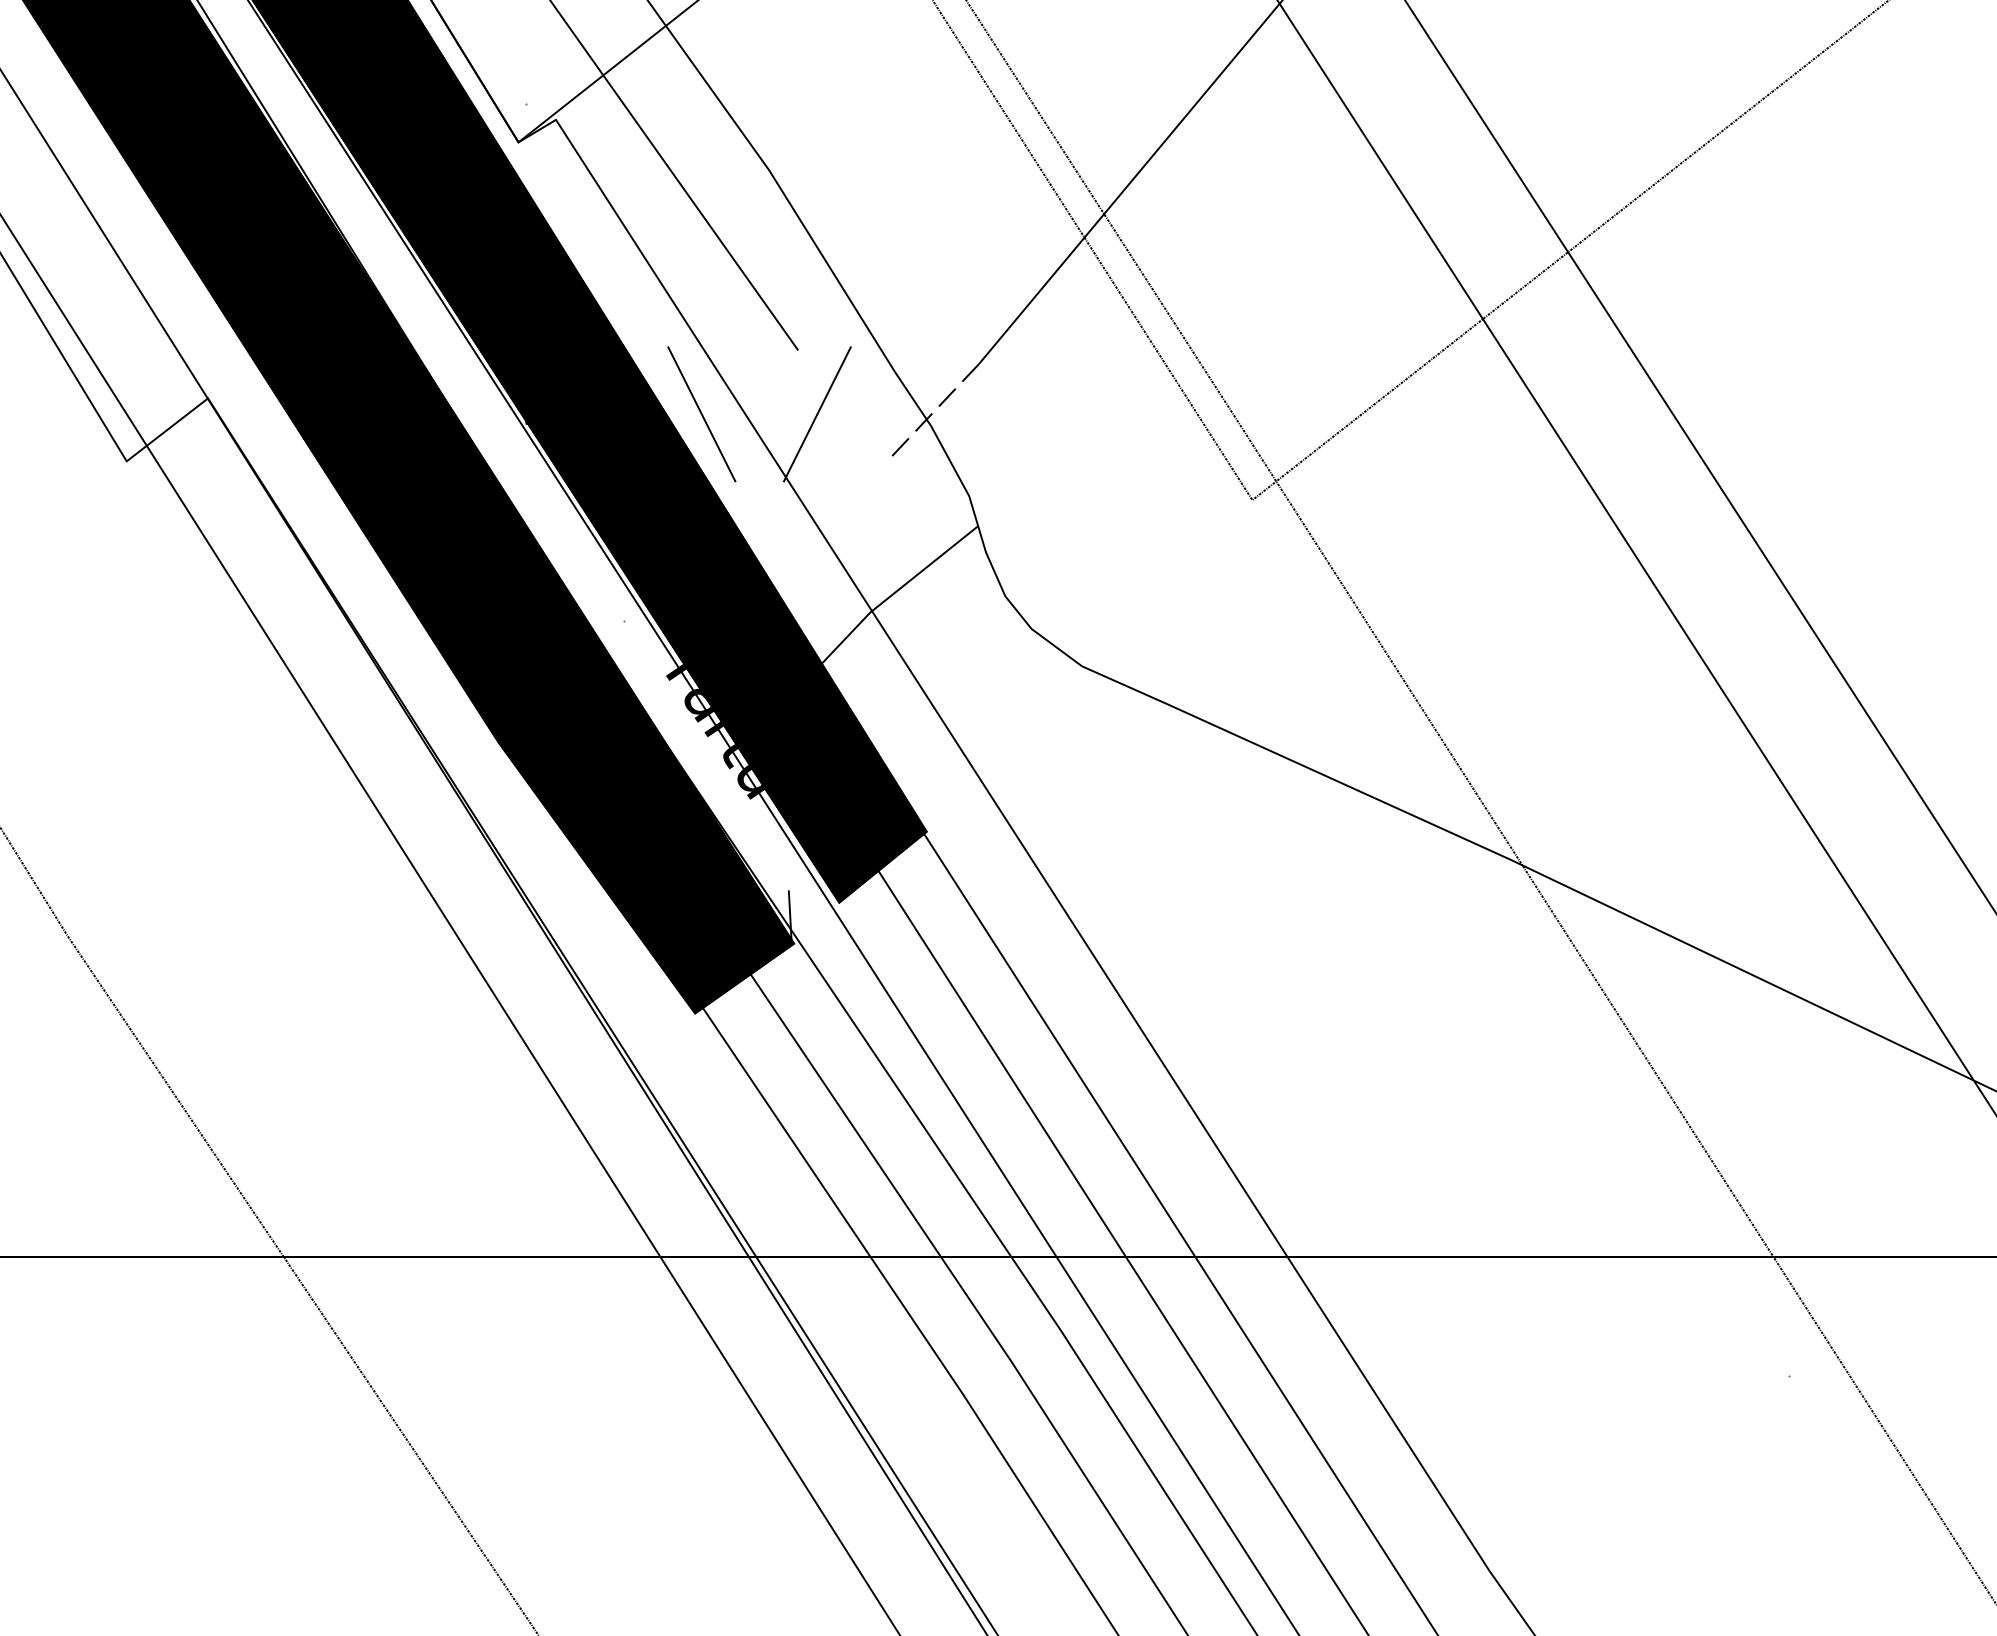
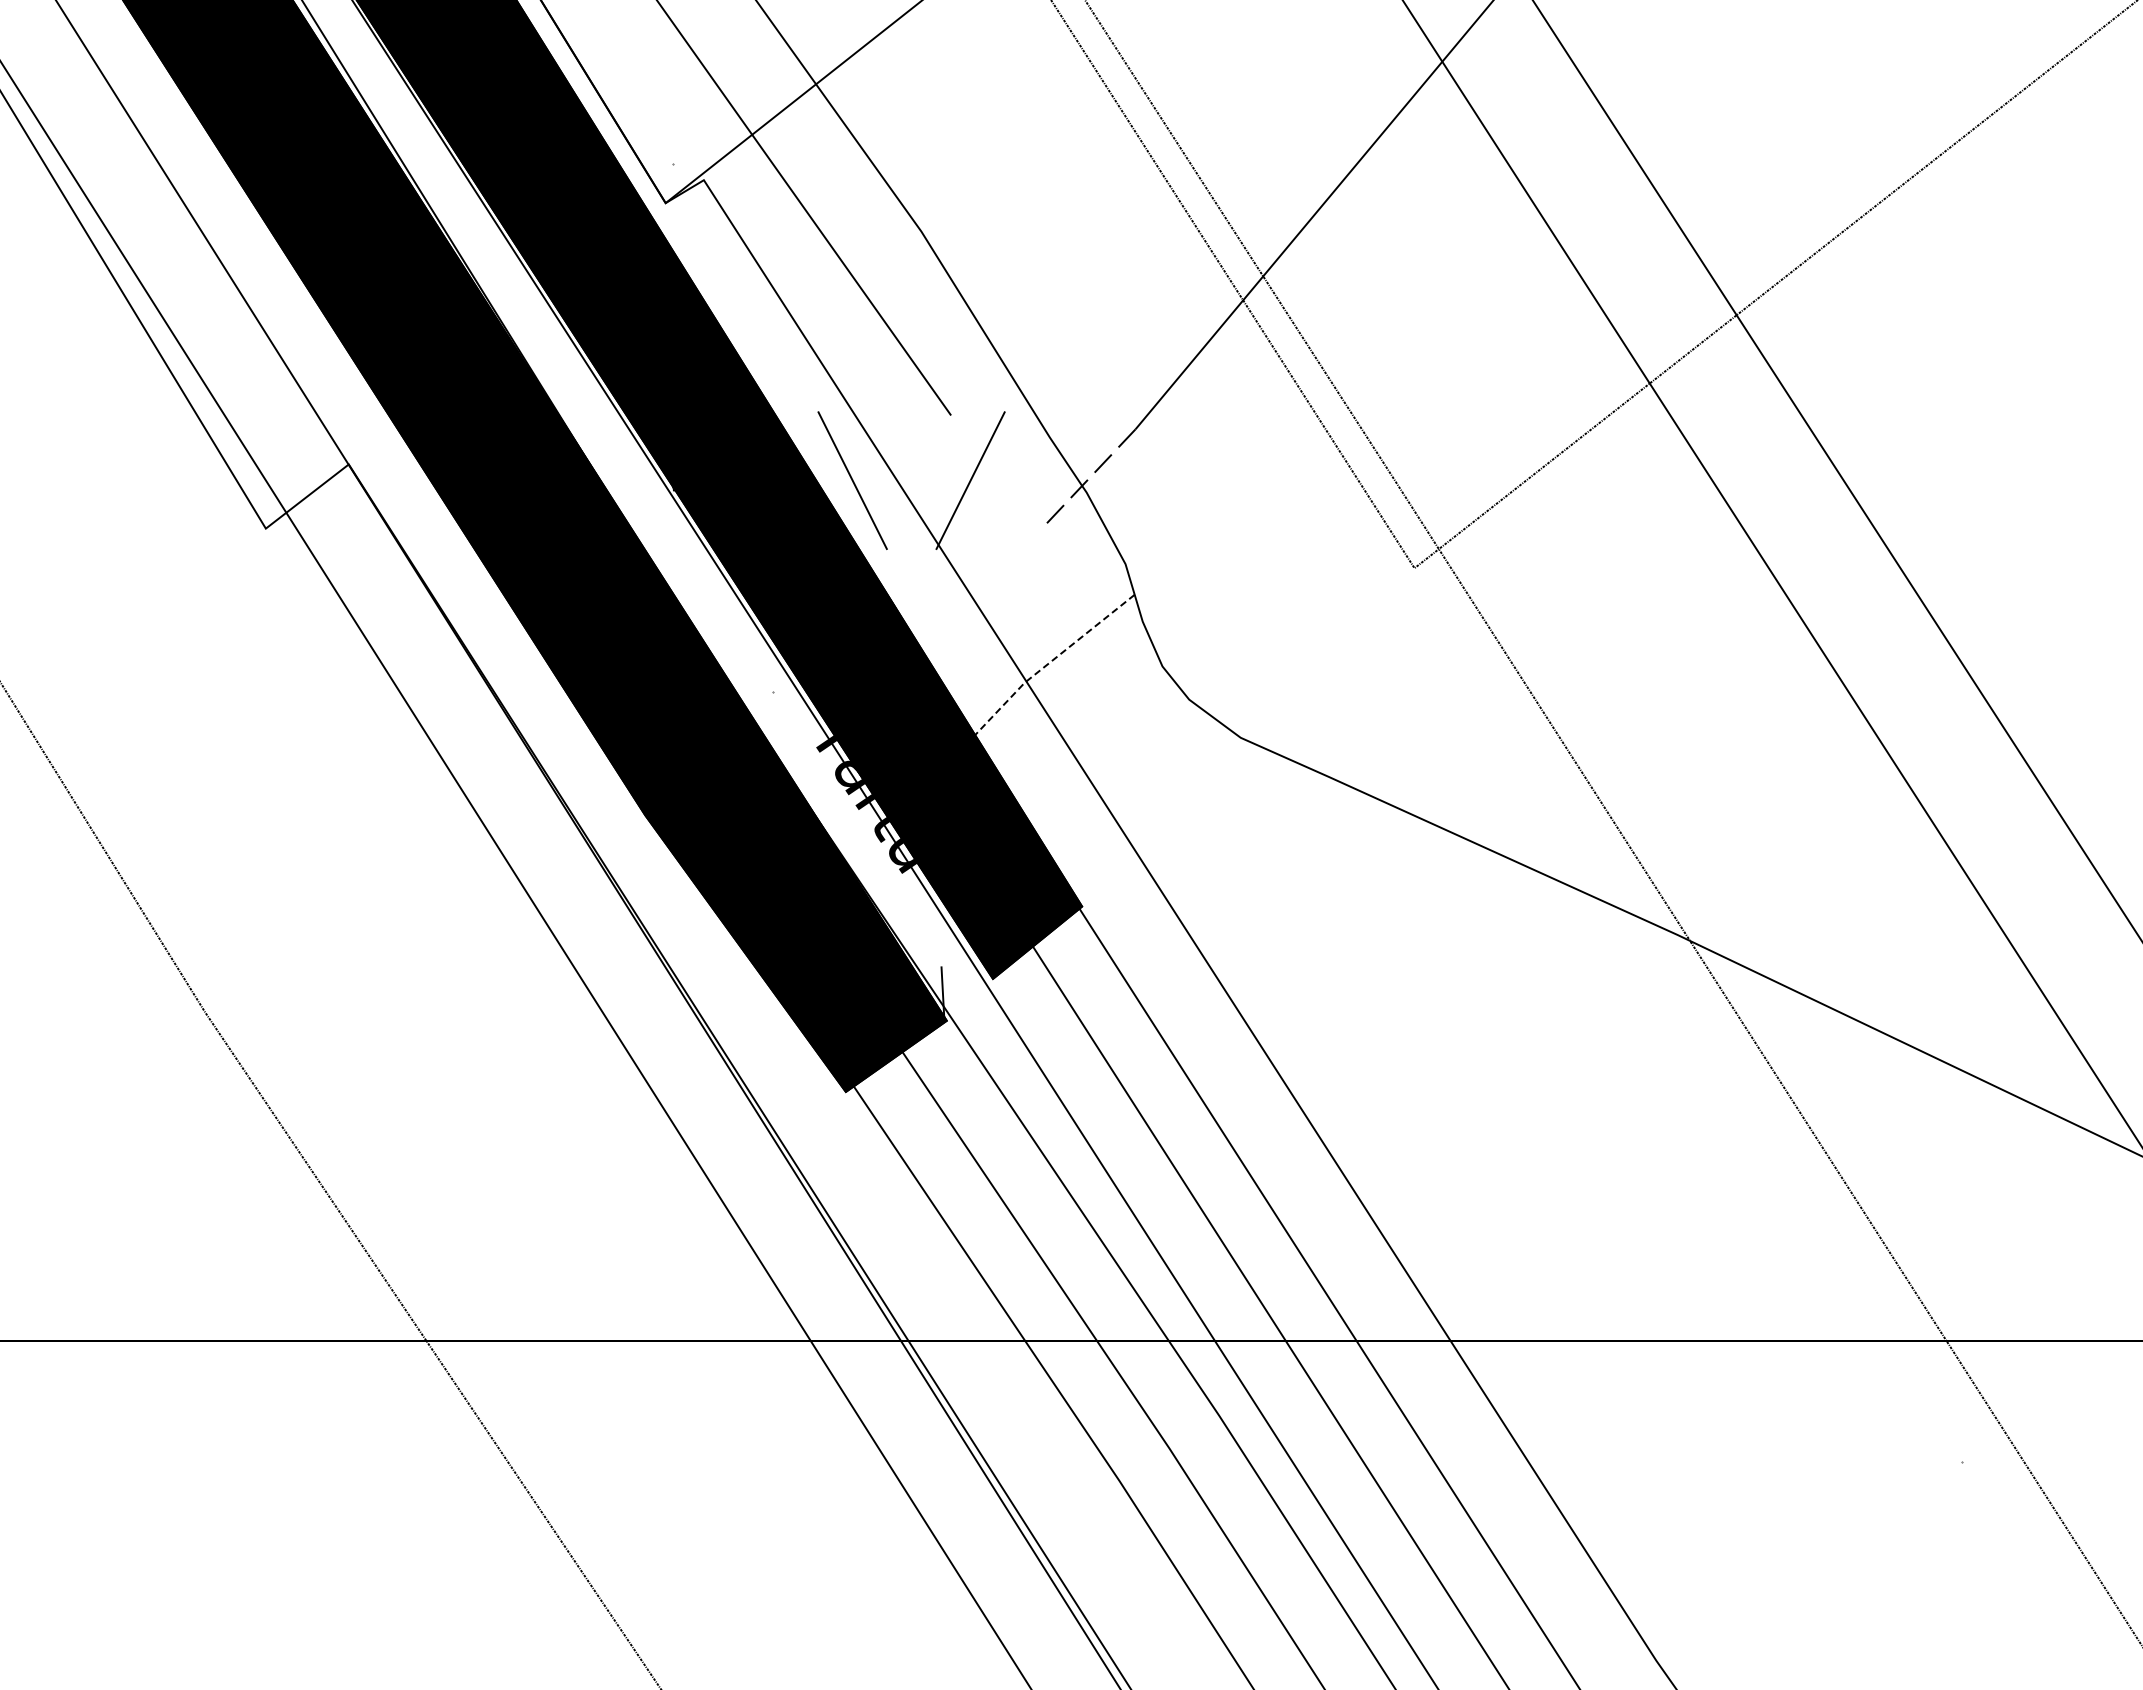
line: (893, 594) -> (1048, 664), solid -> dashed

